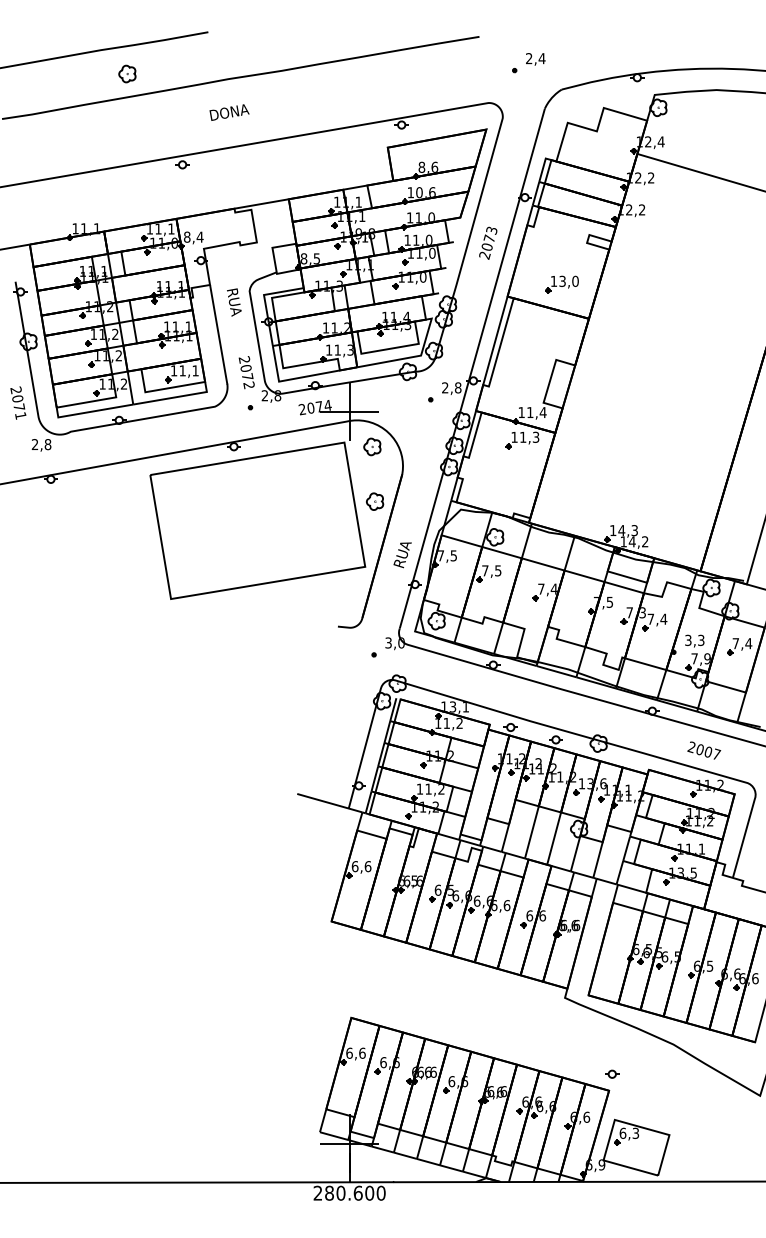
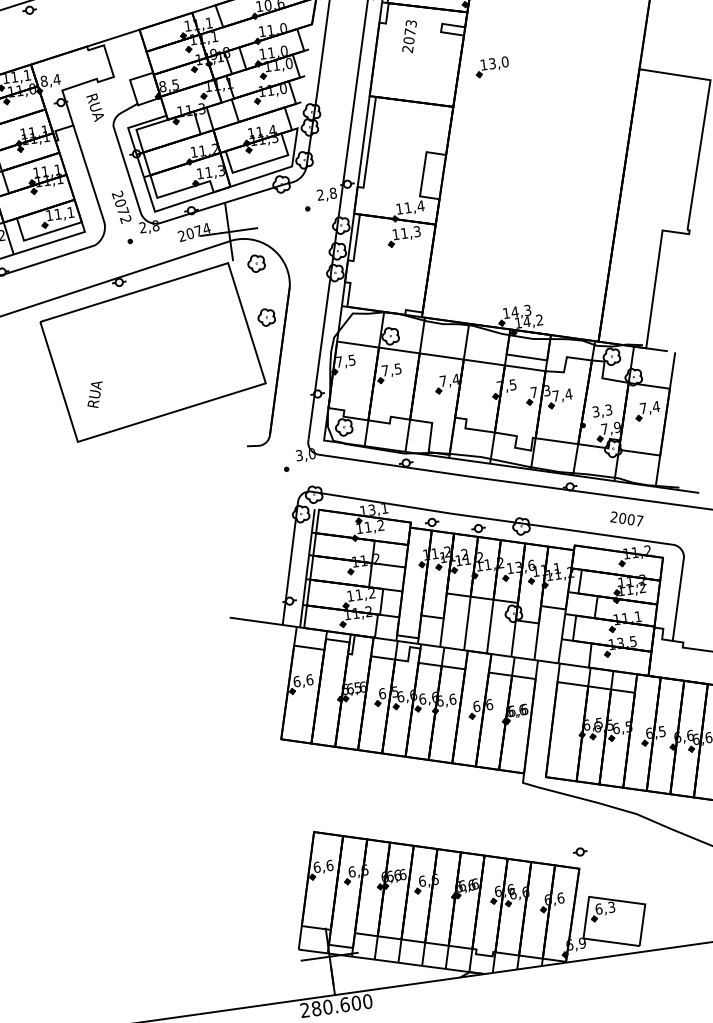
text: (488, 242) -> (409, 35), moved
part: (561, 284) -> (491, 66), moved
text: (234, 302) -> (95, 107), moved
text: (402, 555) -> (95, 395), moved

